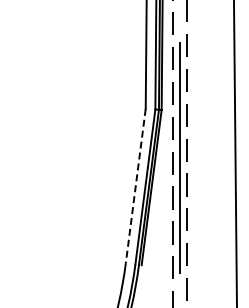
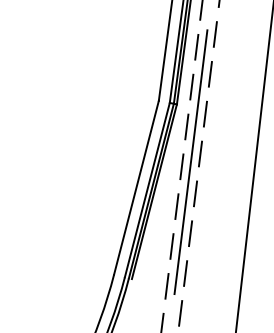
line: (135, 186) -> (136, 188), dashed -> solid

